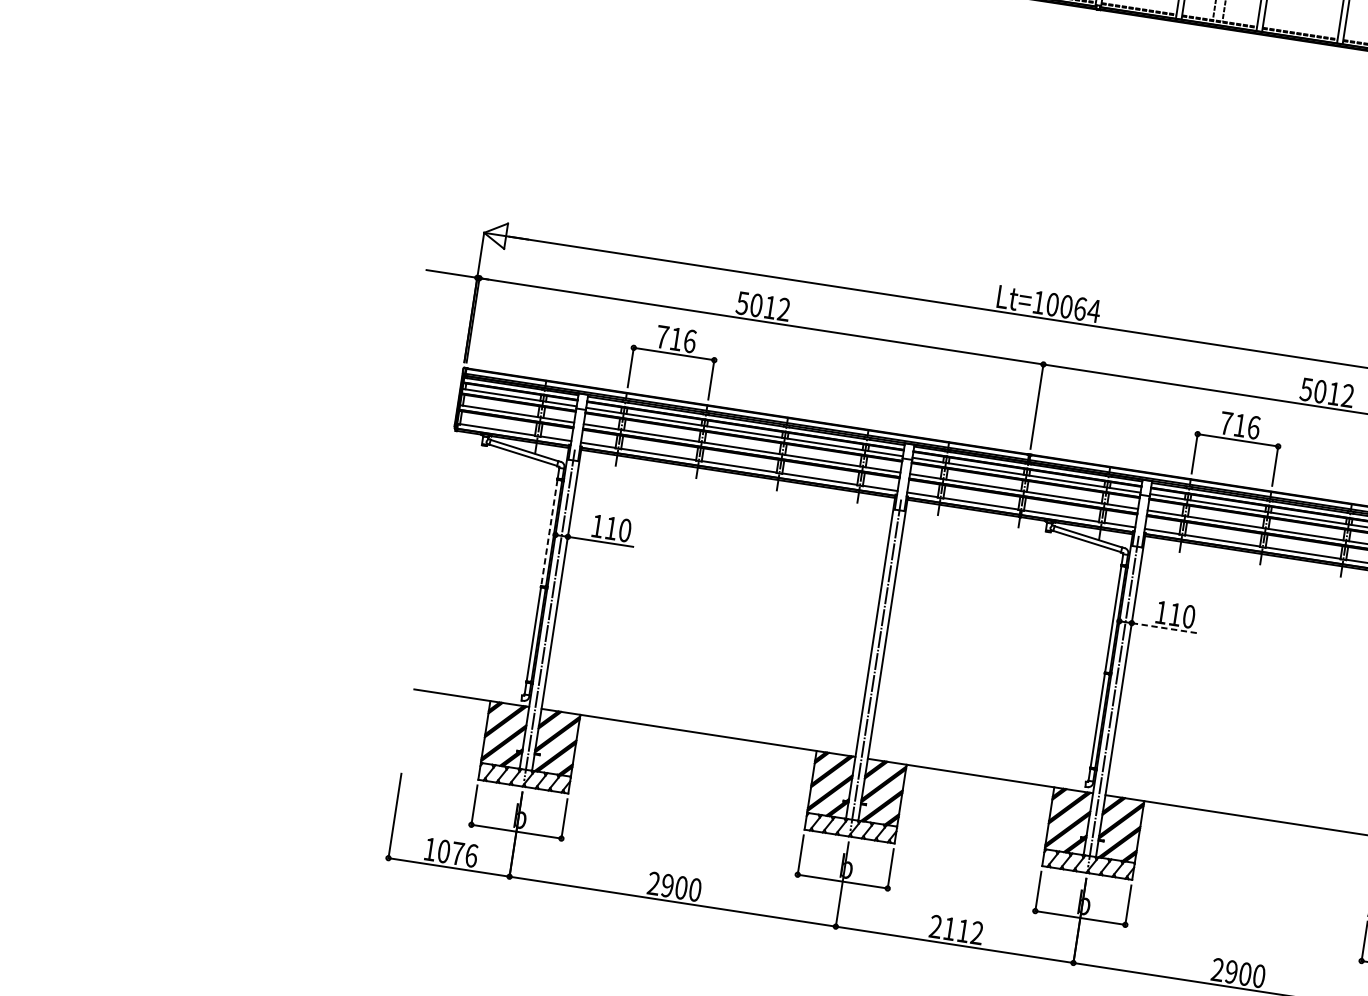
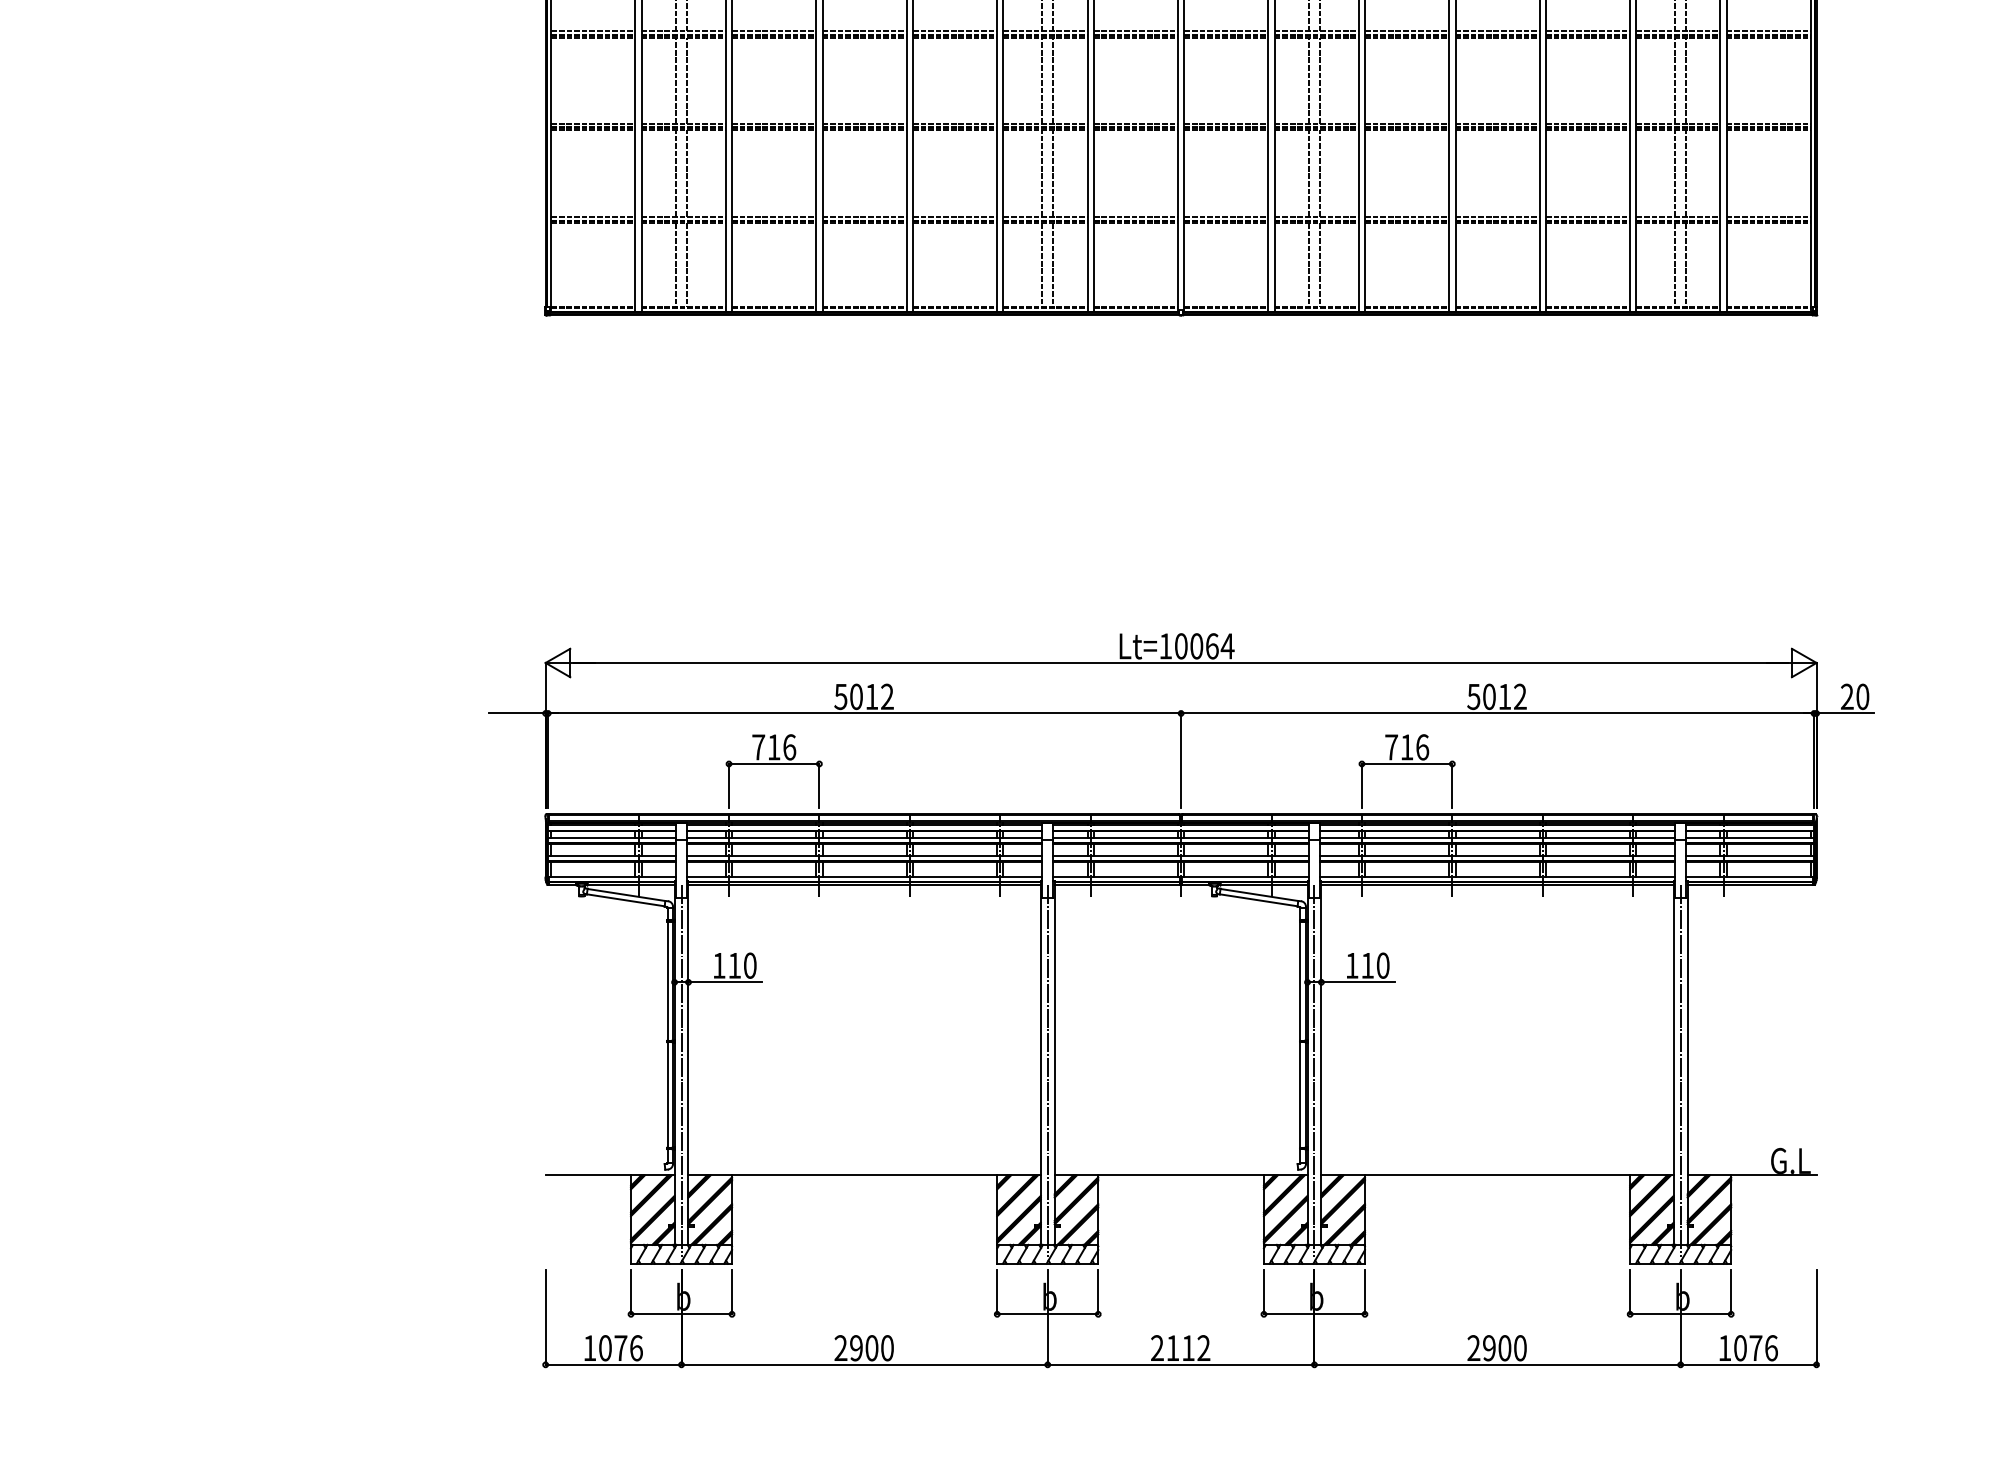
line: (549, 533) -> (667, 981), dashed -> solid
line: (1164, 628) -> (1358, 982), dashed -> solid

